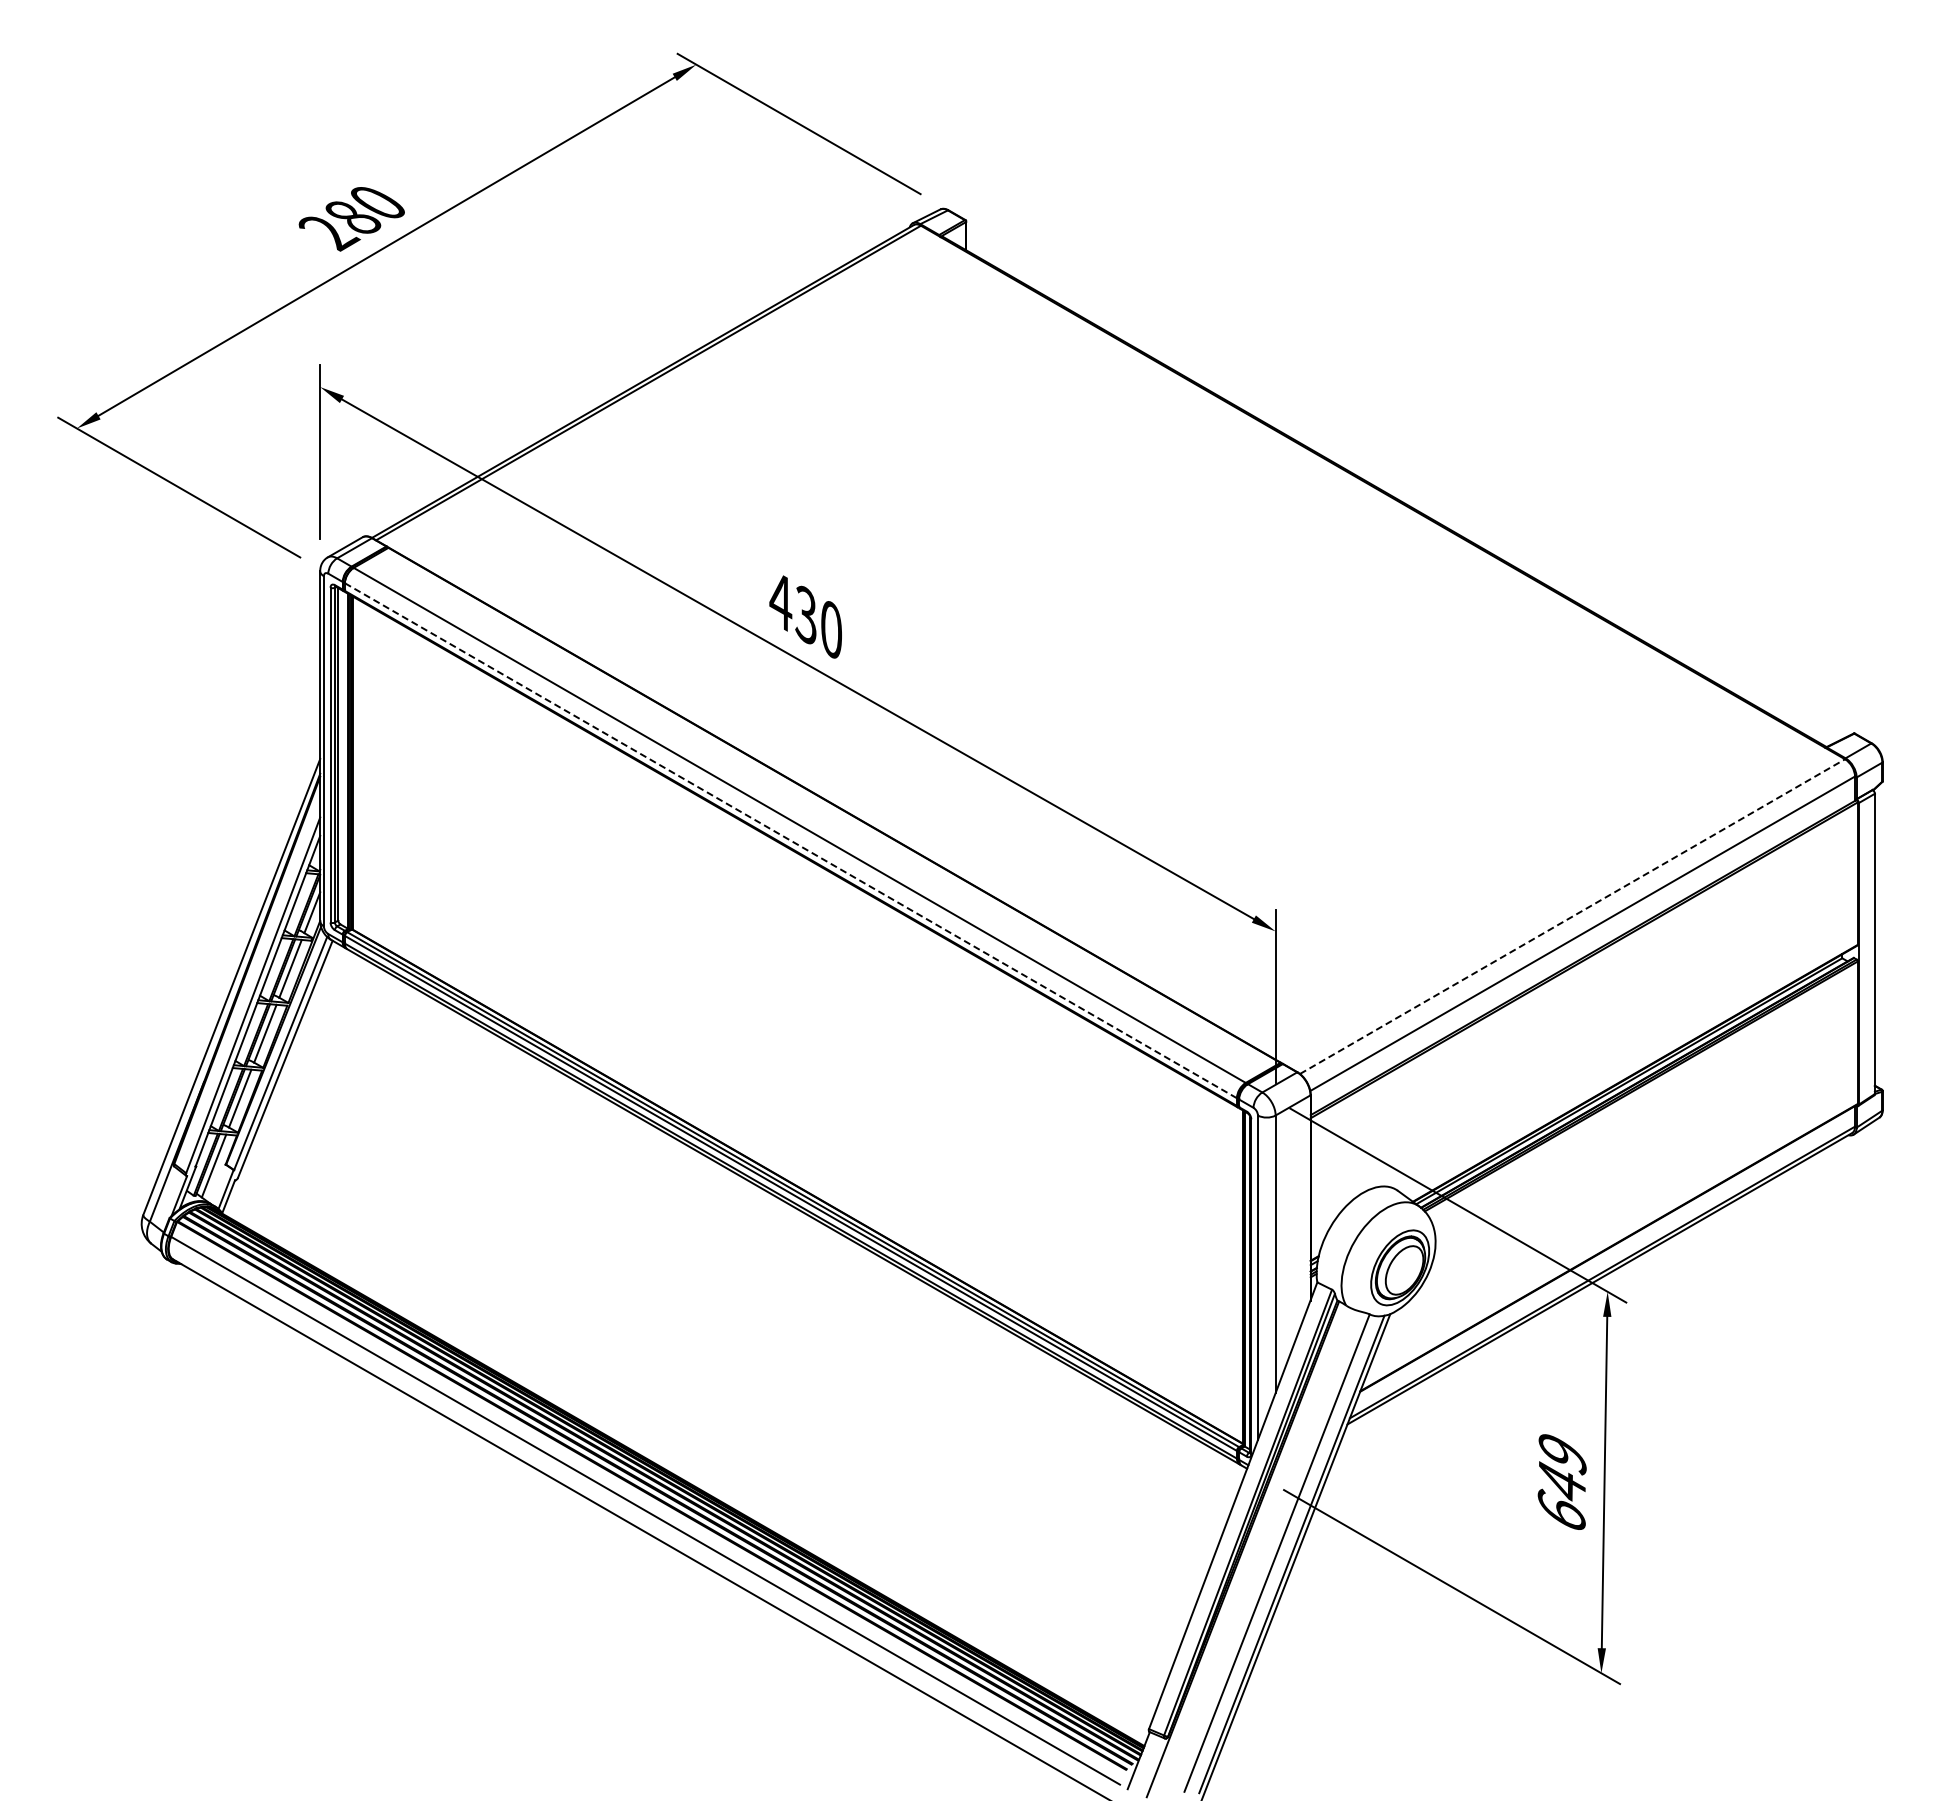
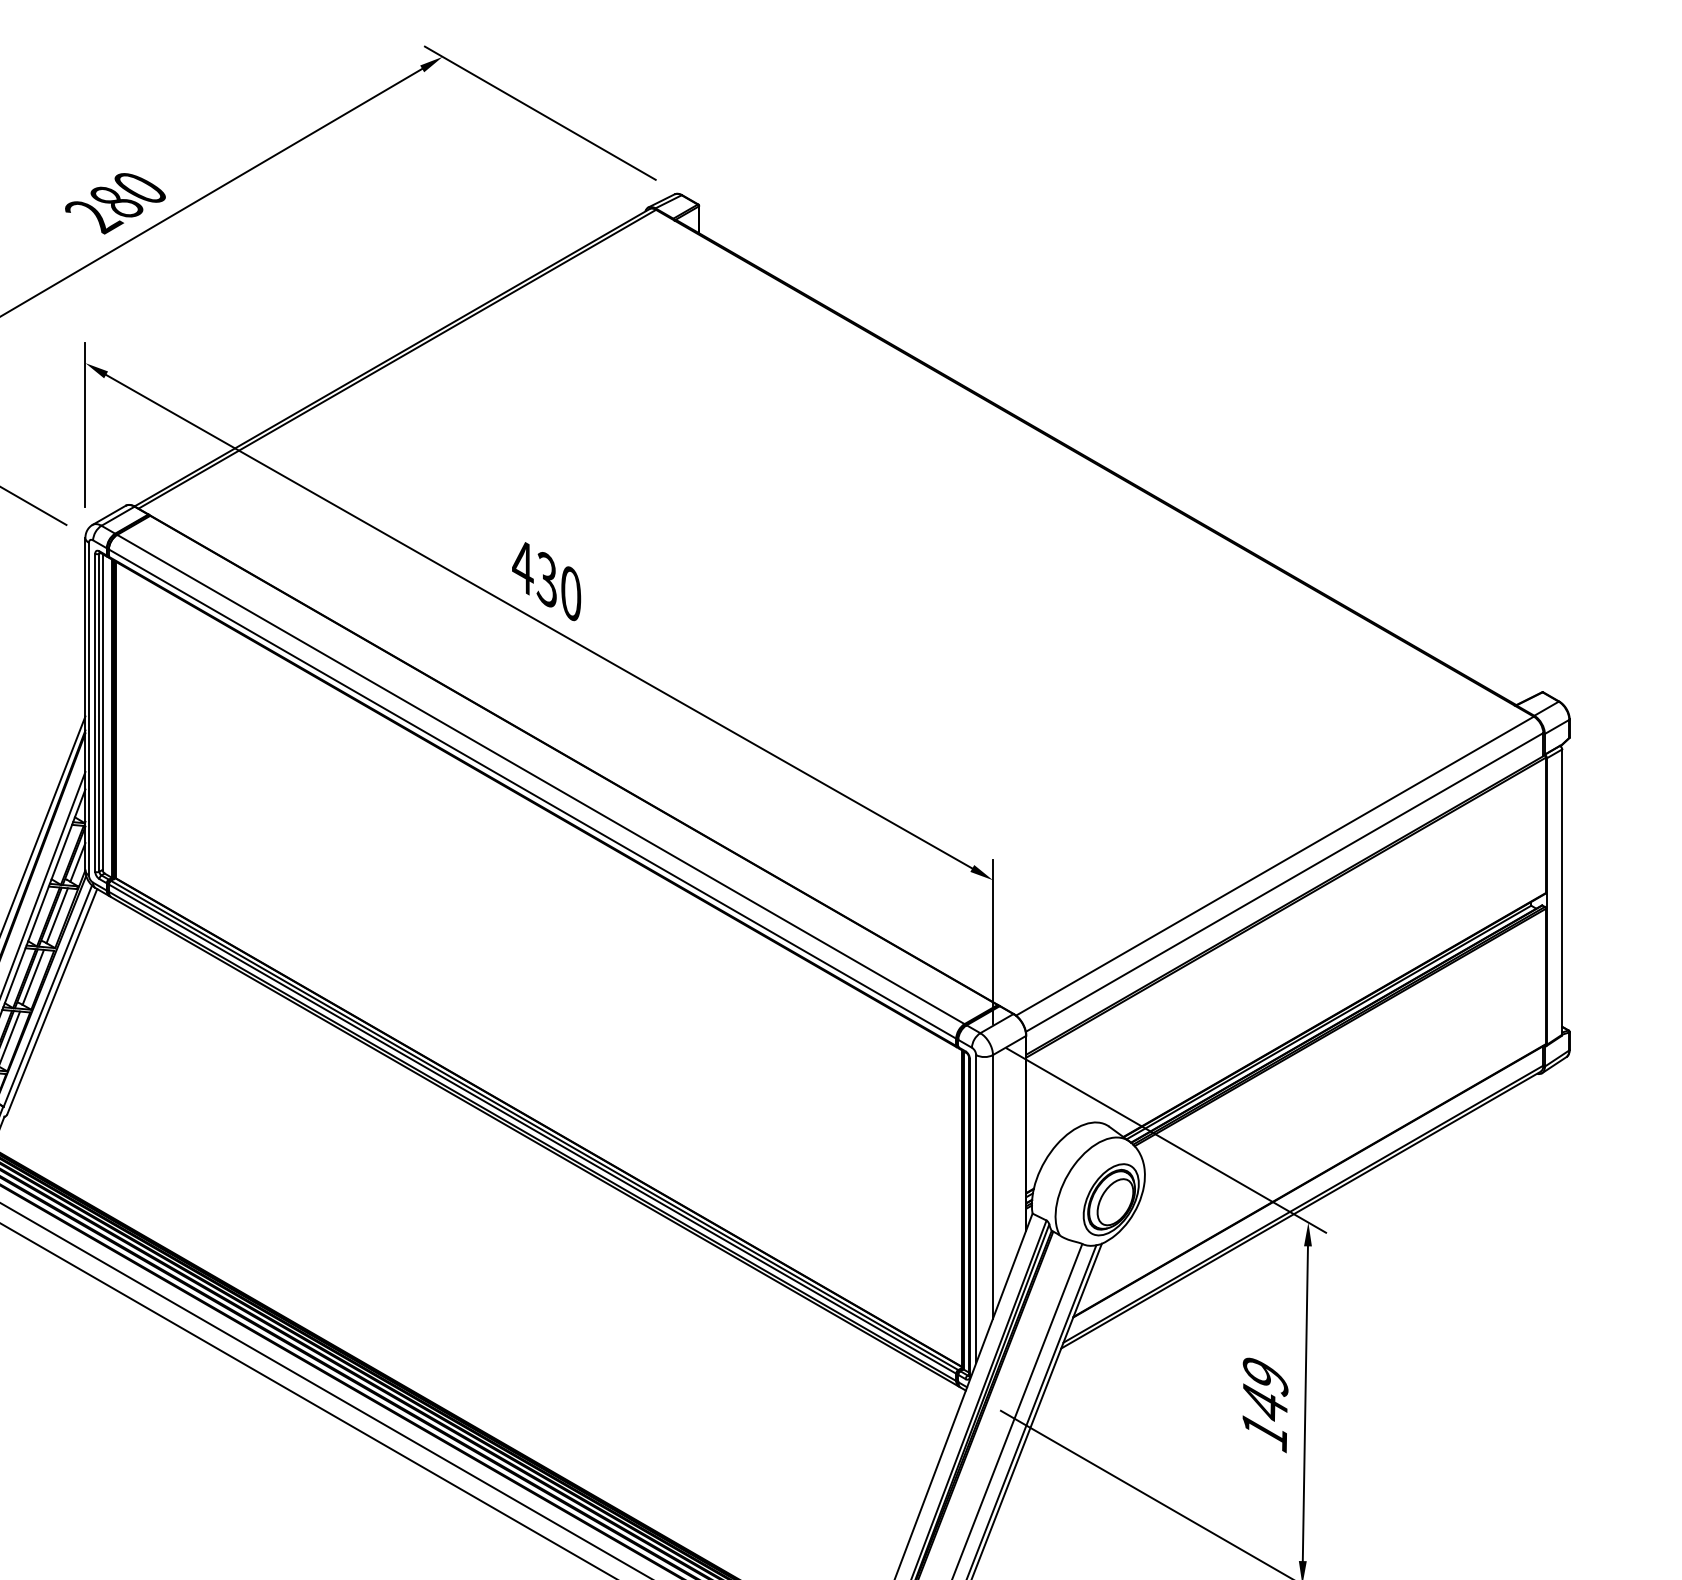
line: (790, 840) -> (532, 793), dashed -> solid
line: (1572, 916) -> (1274, 866), dashed -> solid
text: (1561, 1511) -> (1264, 1431), 649 -> 149

